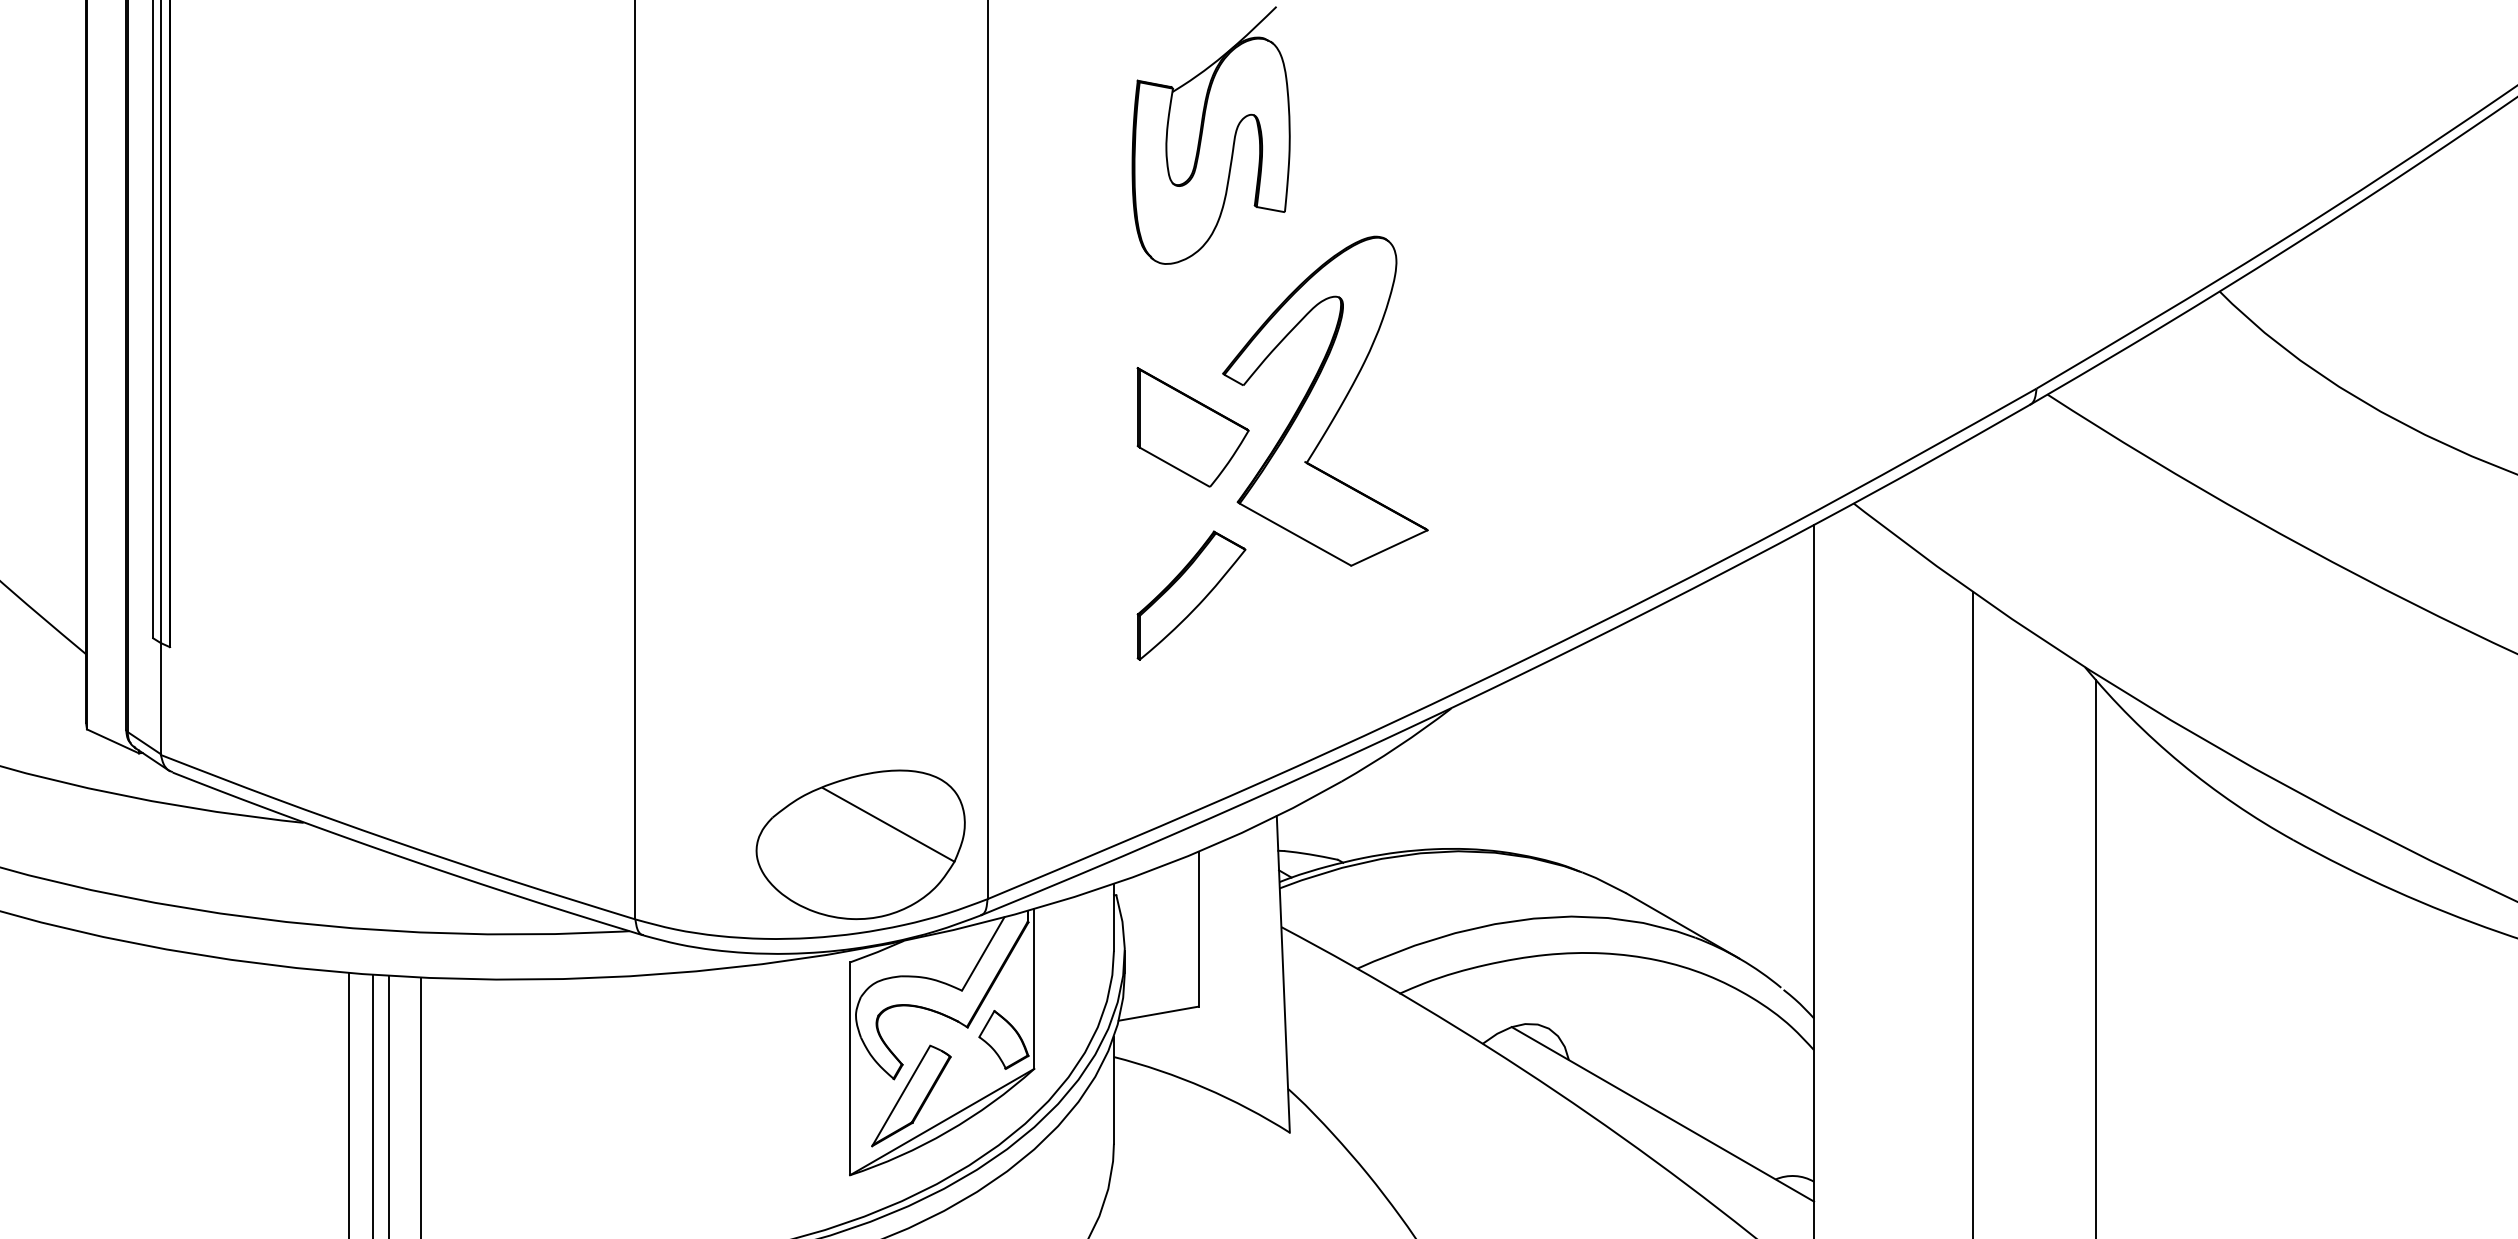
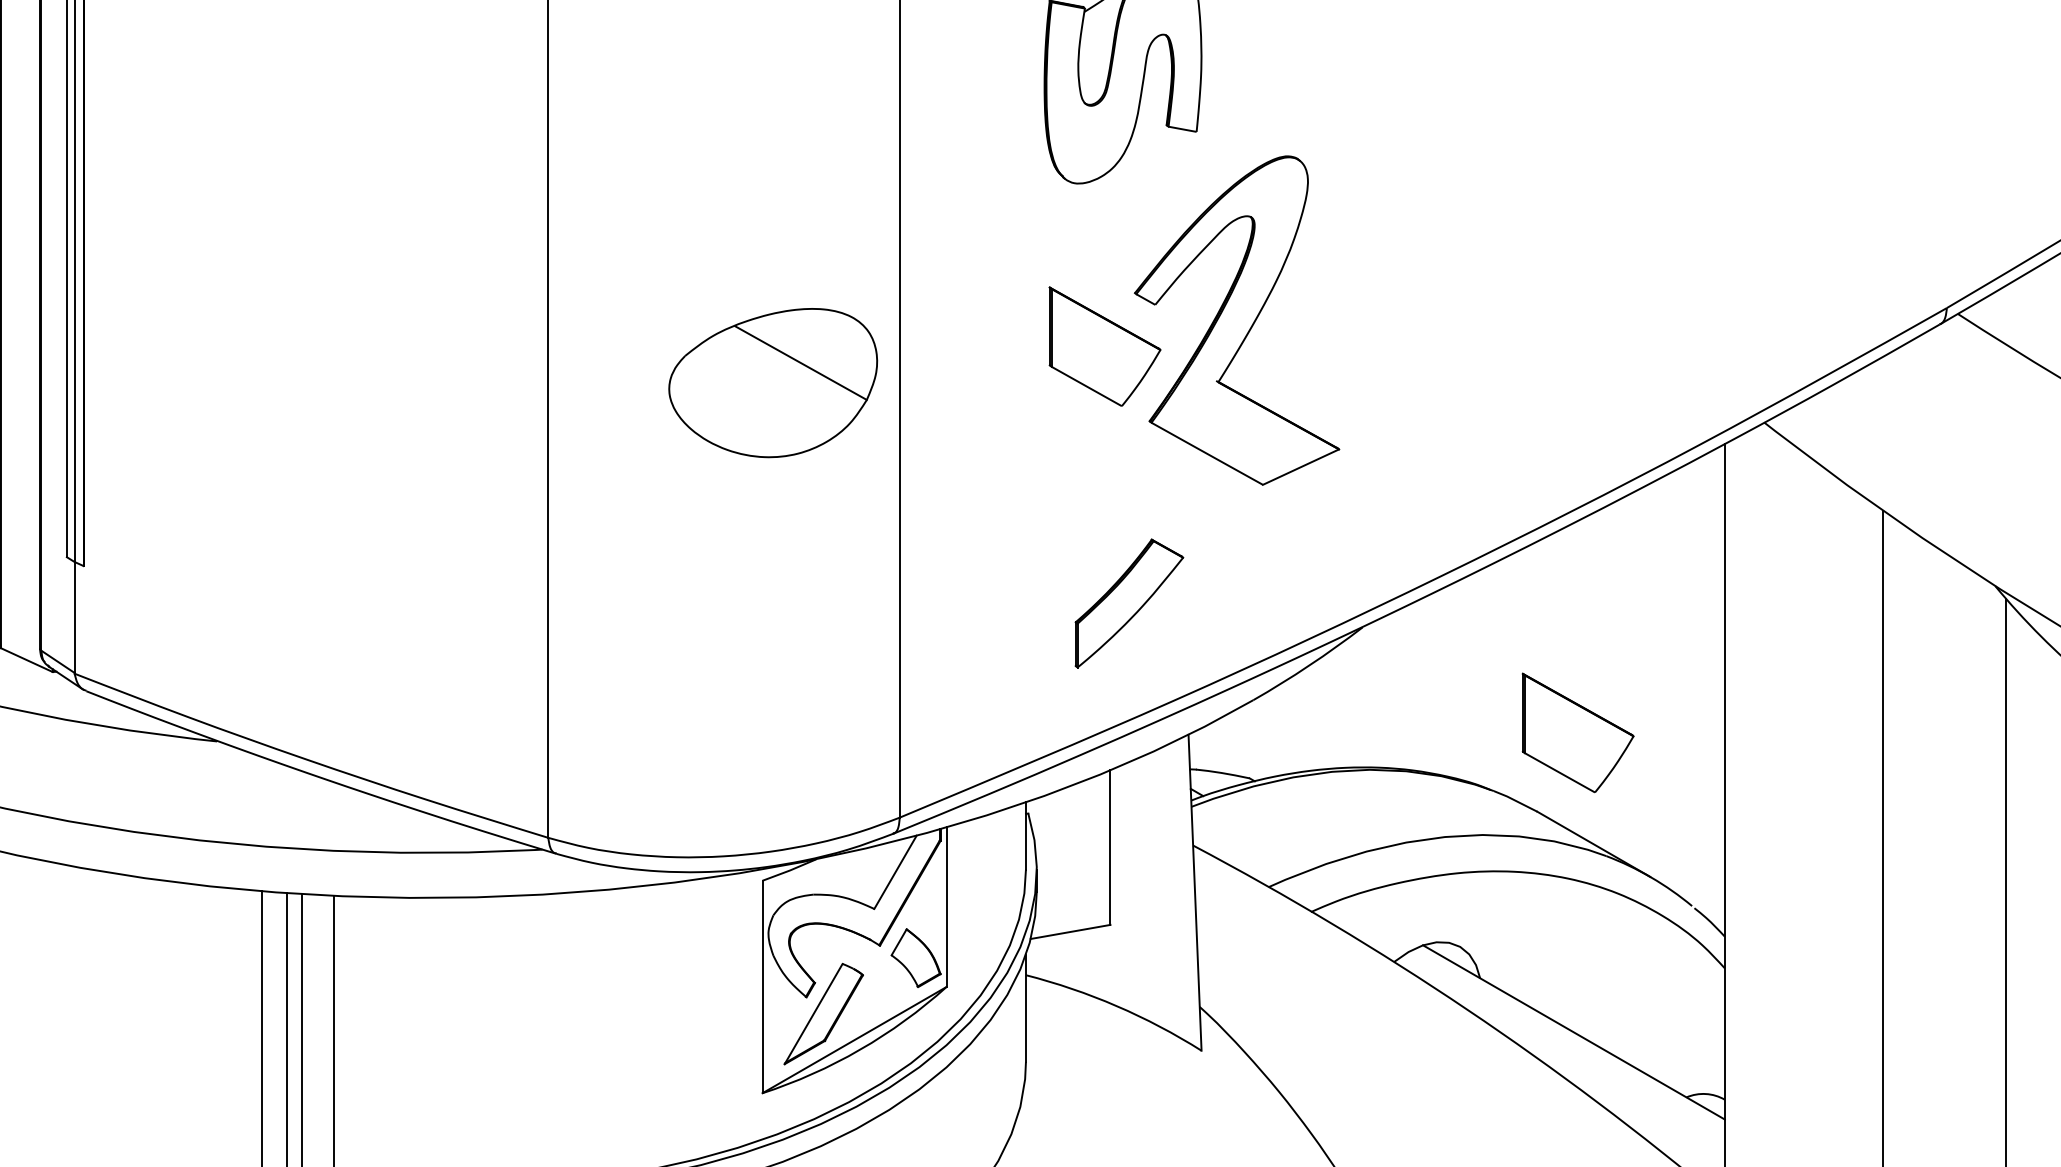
part: (1191, 595) -> (1129, 603), moved
part: (1666, 814) -> (1577, 733), added
part: (860, 844) -> (772, 382), moved

